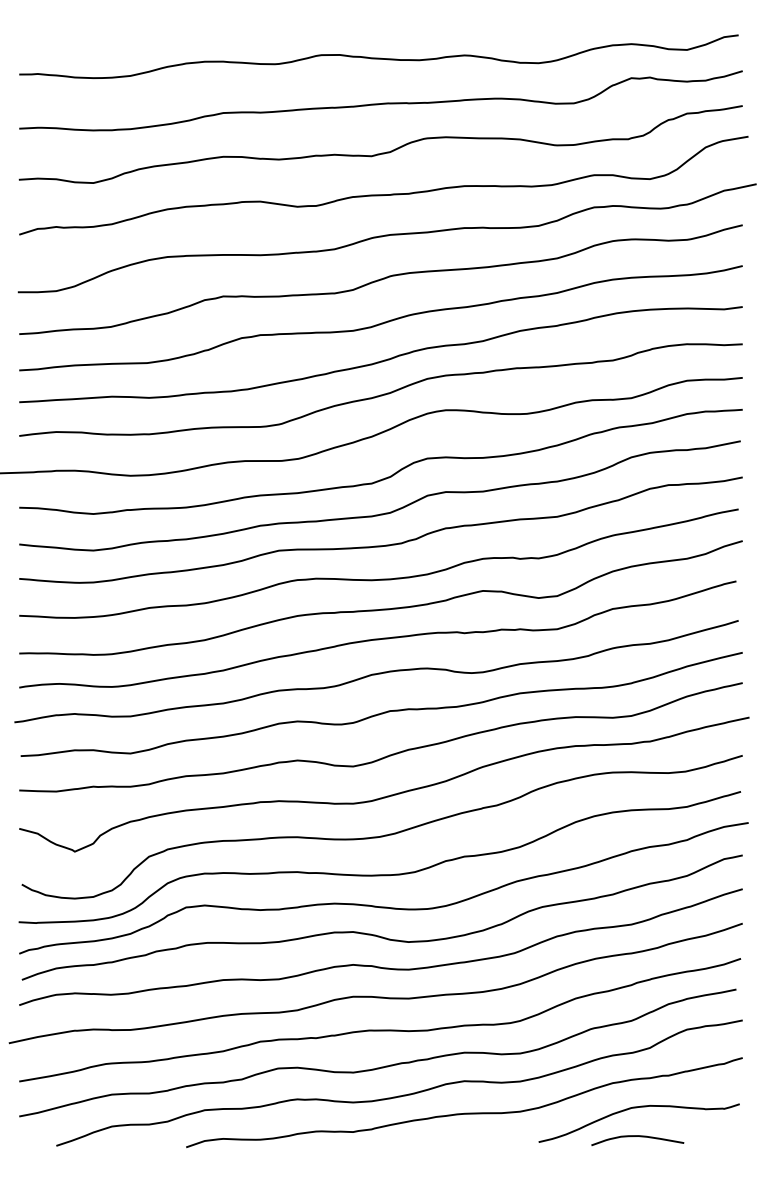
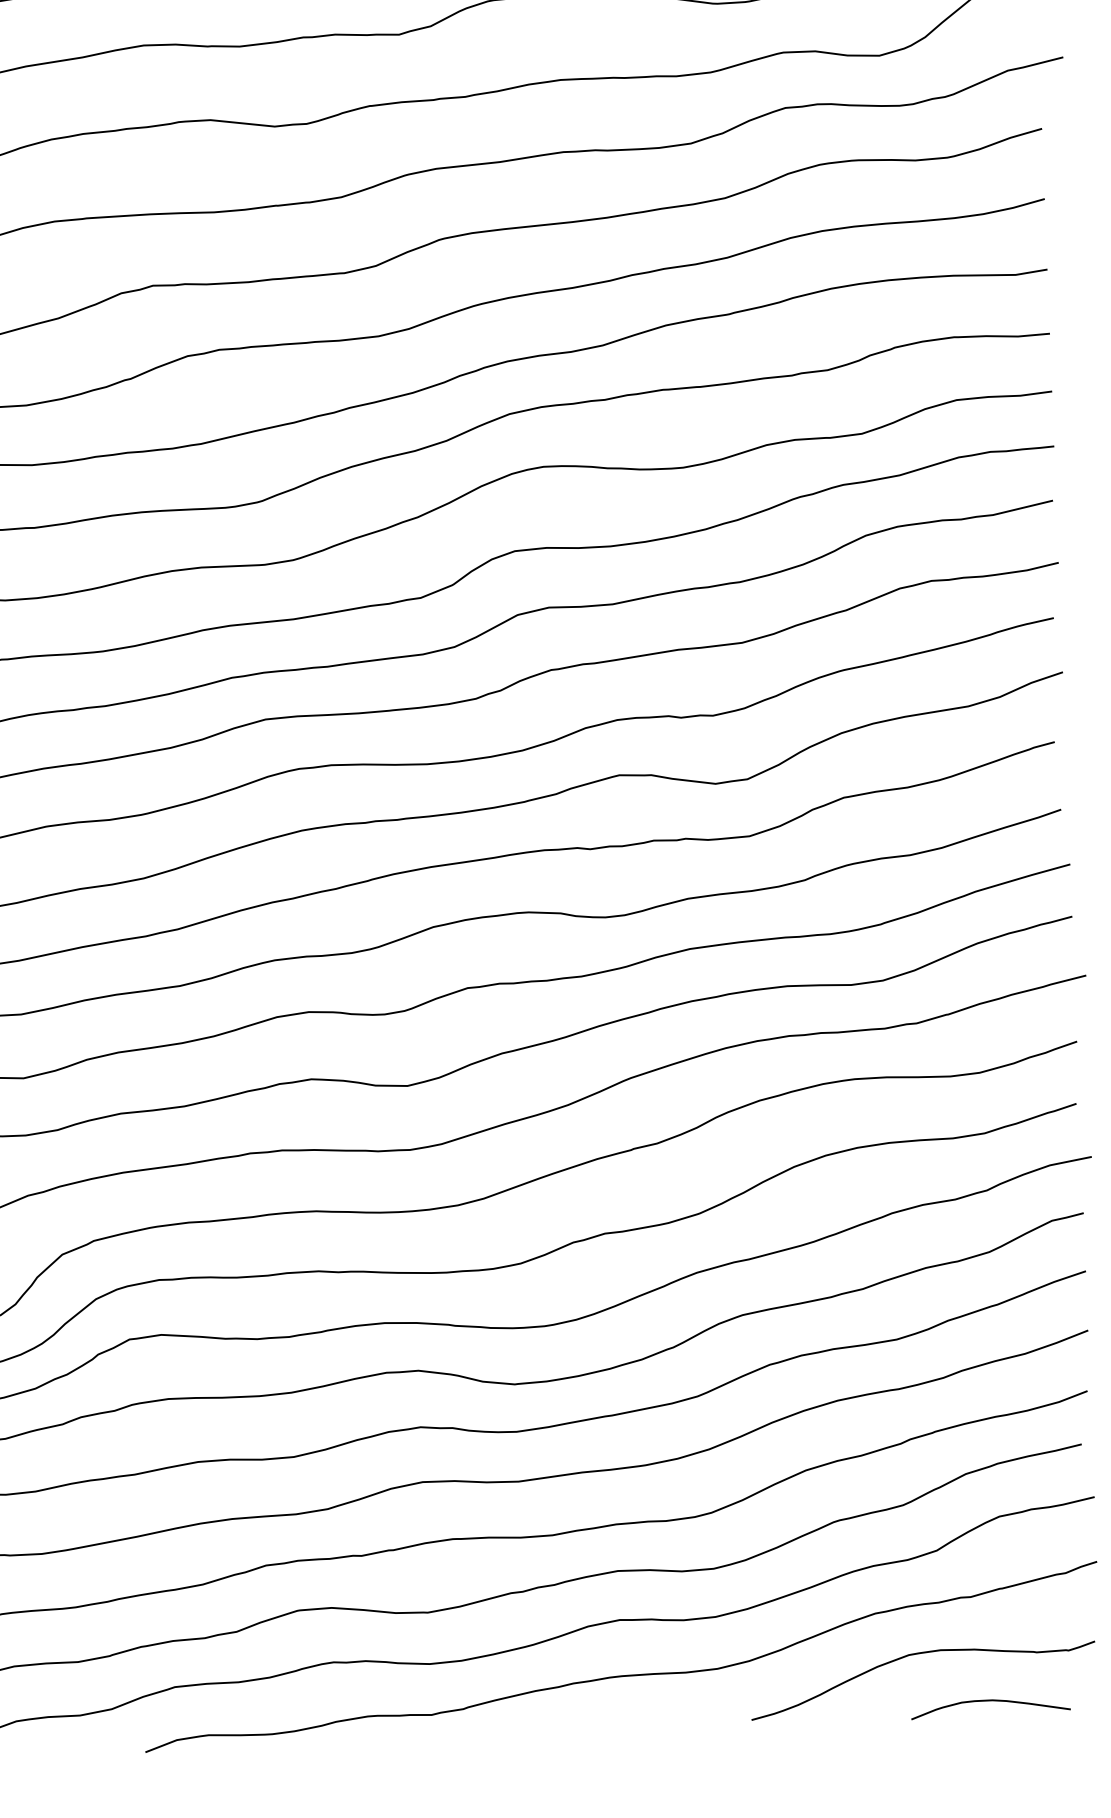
curve: (637, 1136) -> (990, 1701), moved

